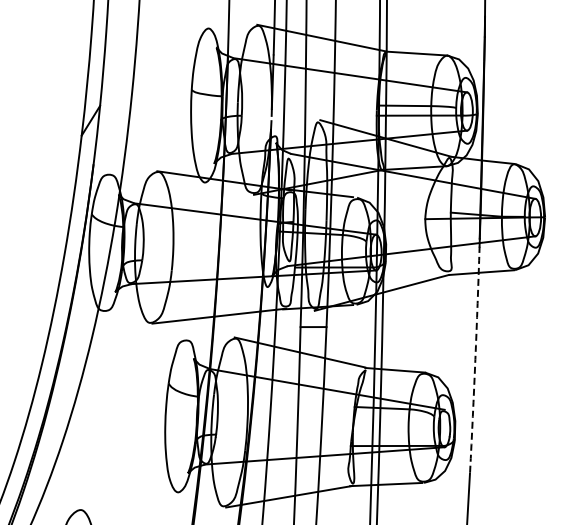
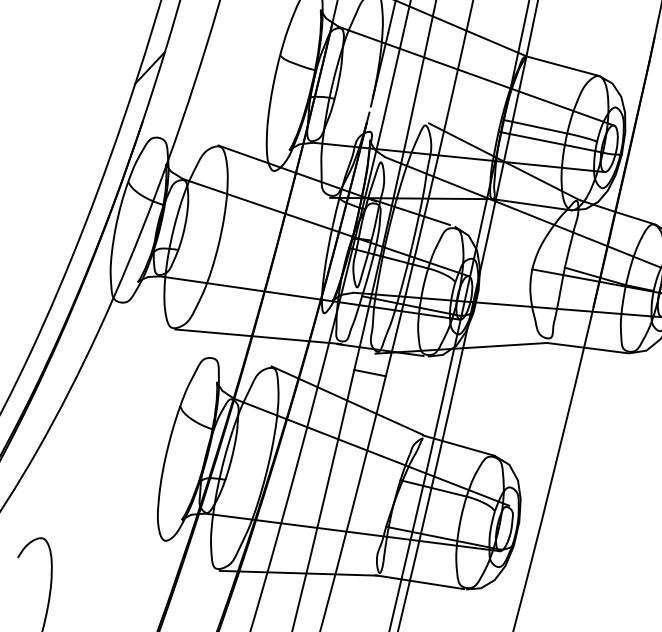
arc: (475, 359) -> (558, 452), dashed -> solid

